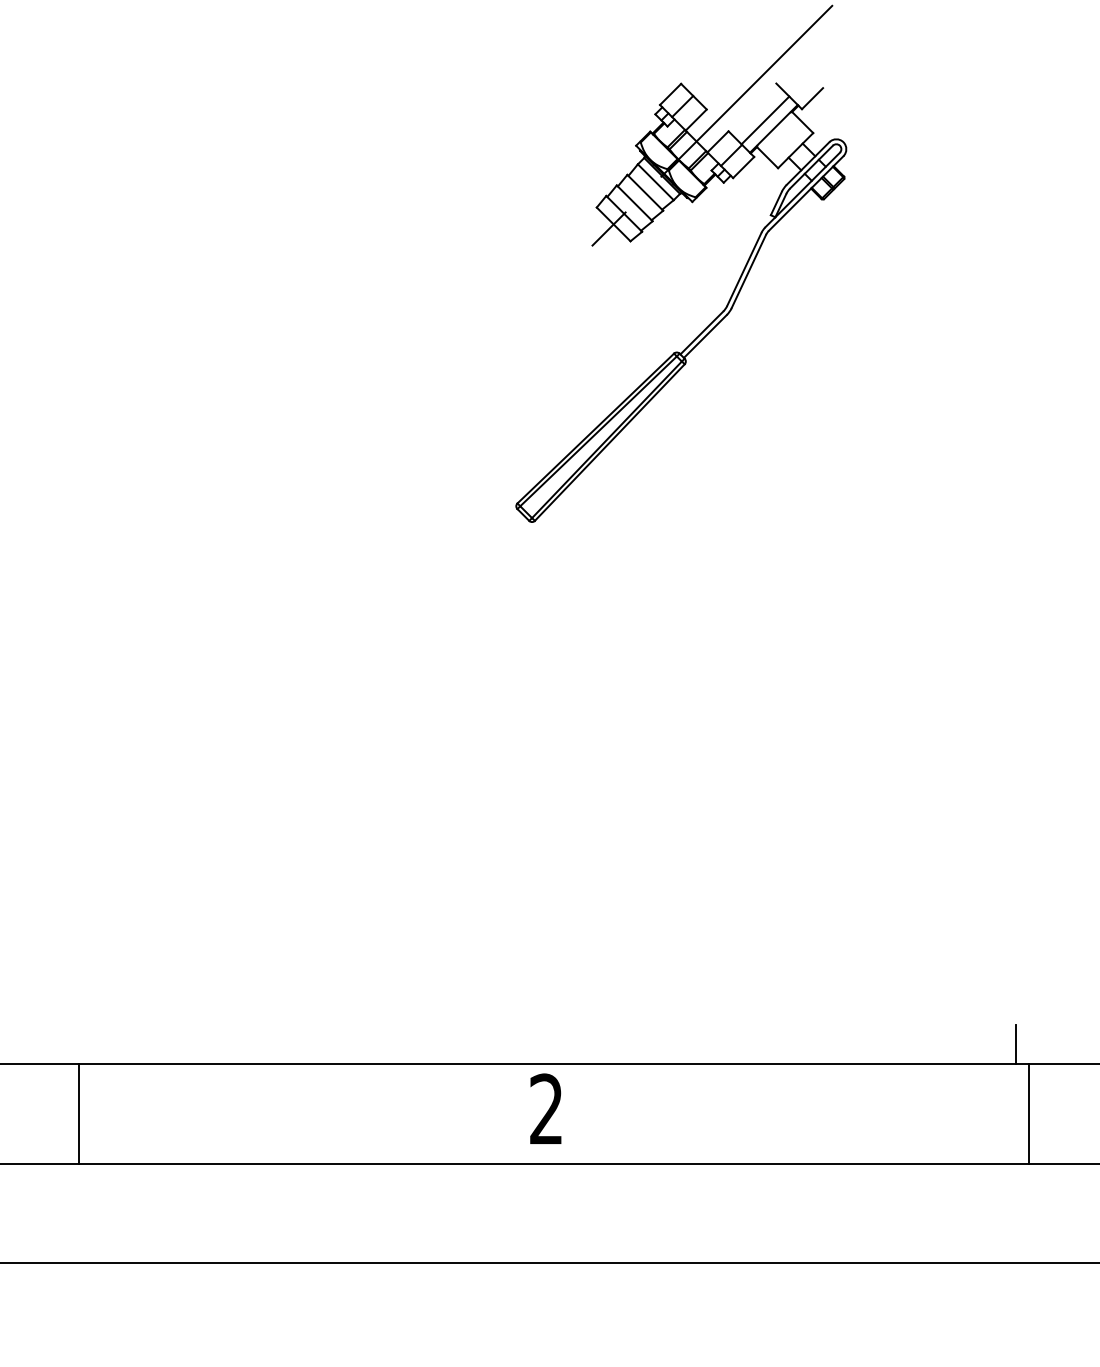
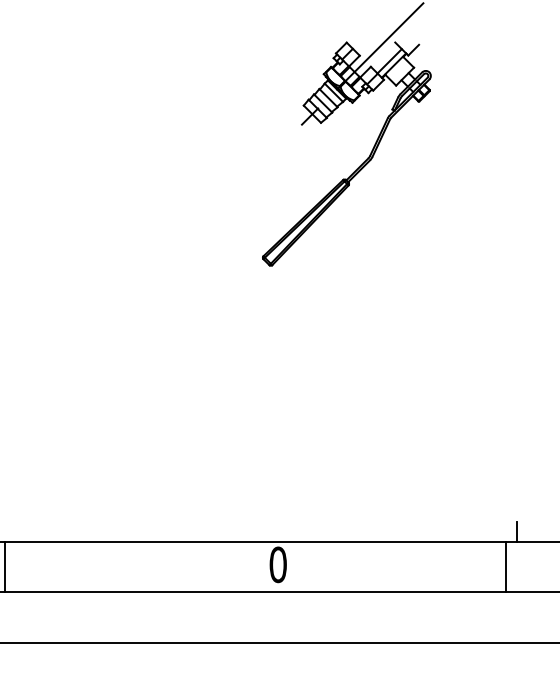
text: (545, 1108) -> (277, 564), 2 -> 0
line: (77, 1112) -> (4, 566), moved
line: (1030, 1112) -> (506, 566), moved

